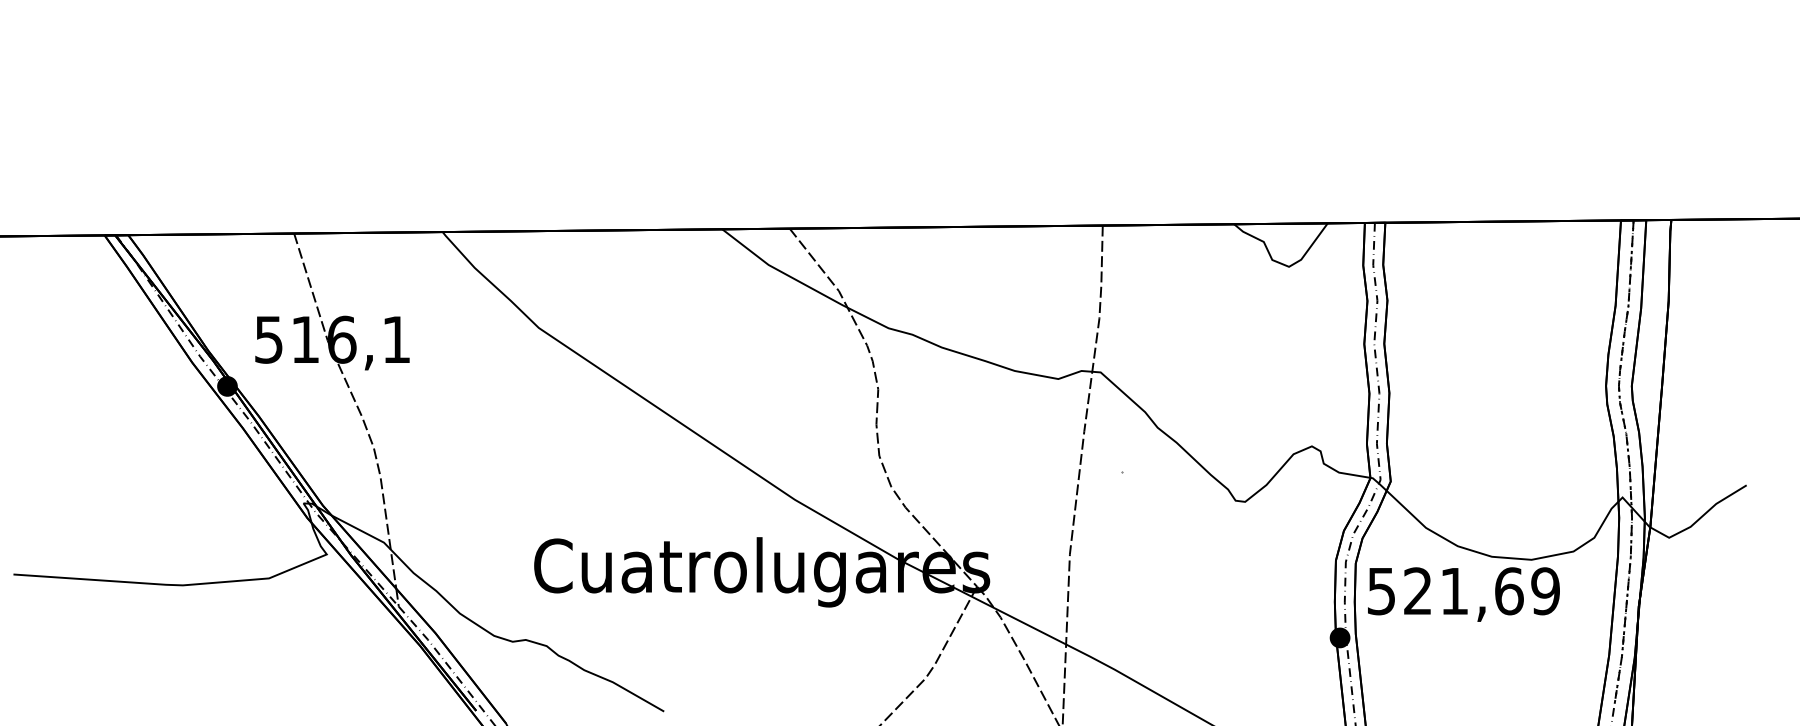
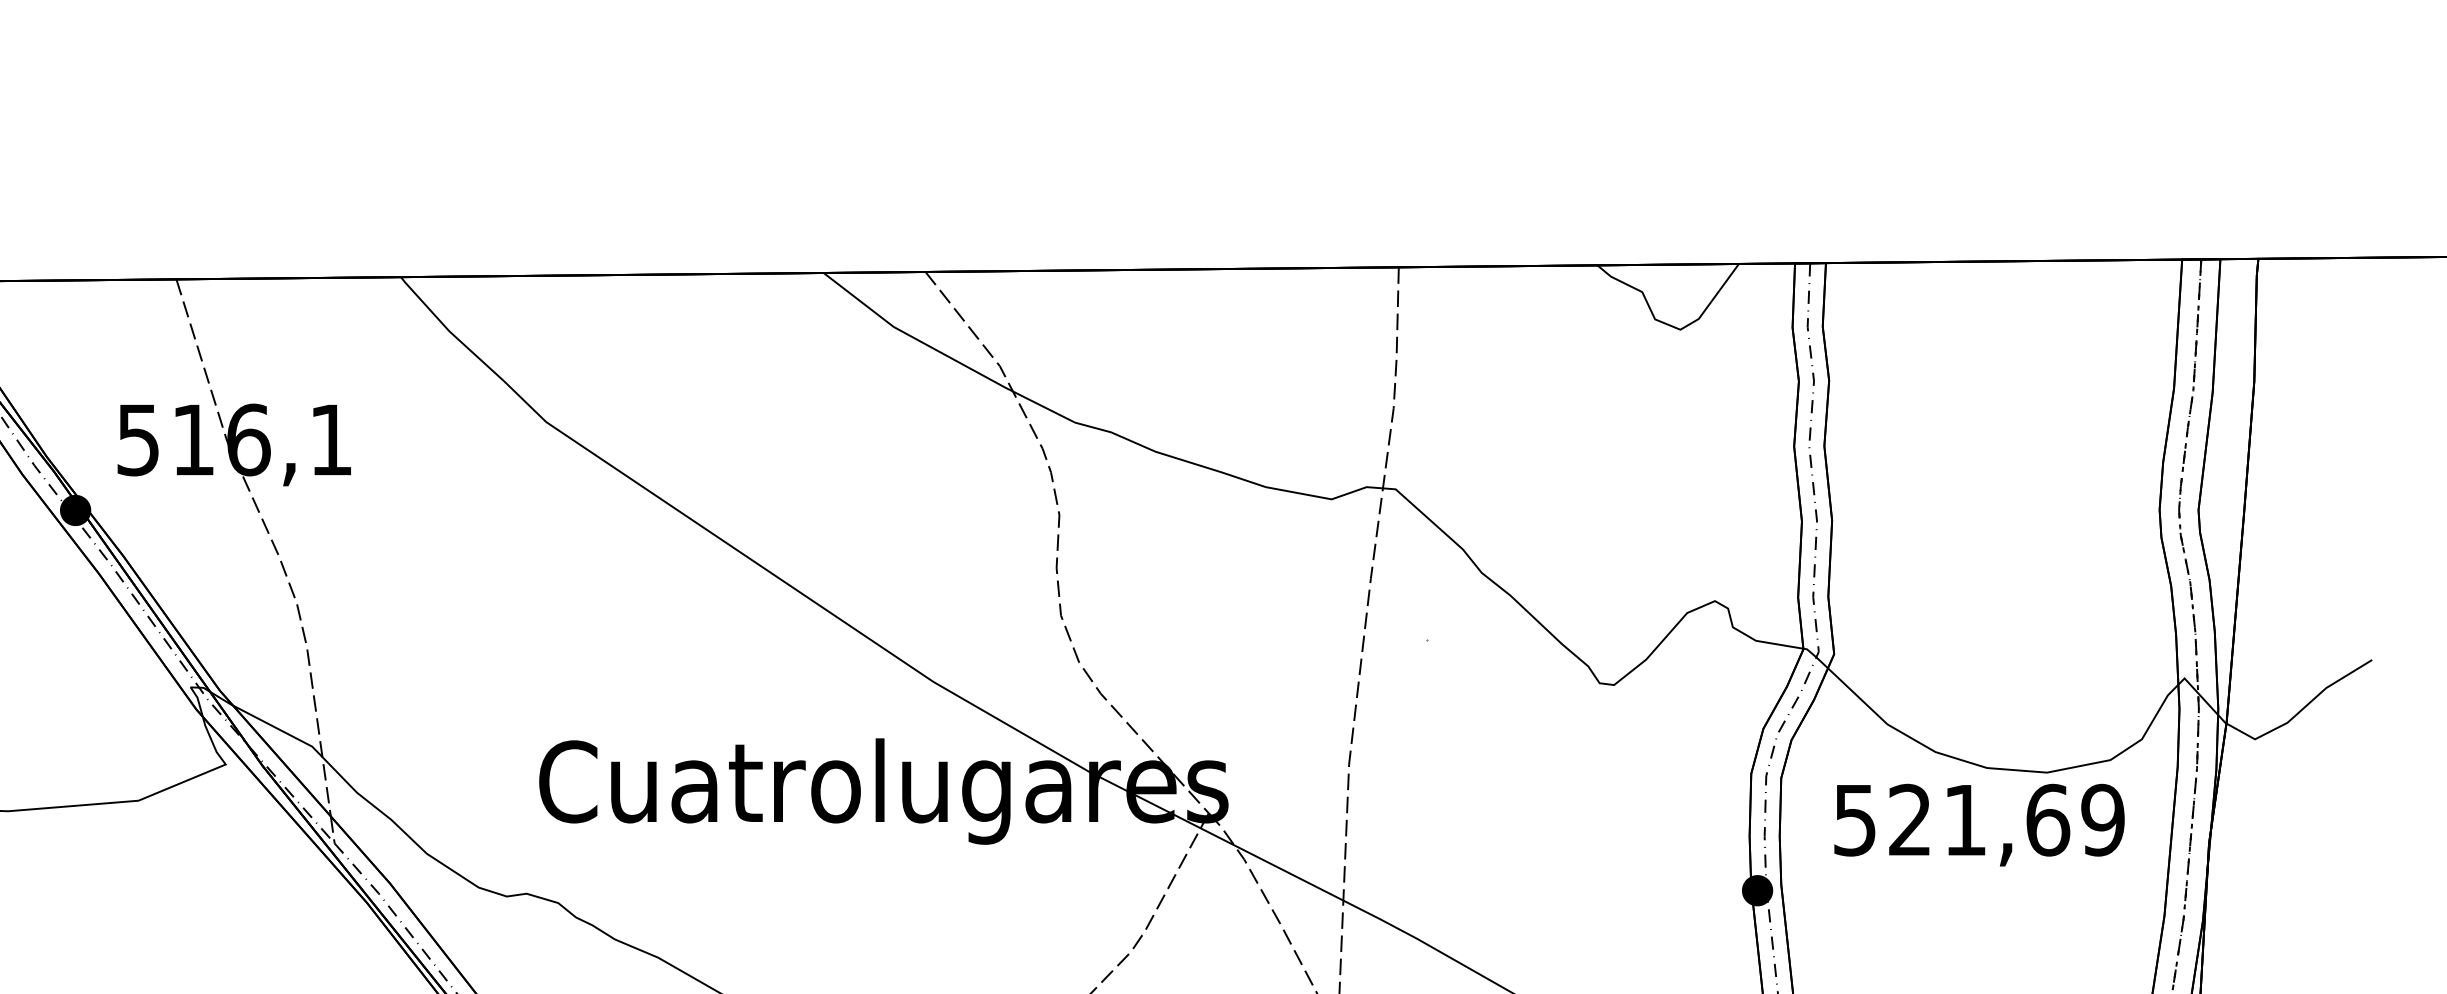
text: (1463, 594) -> (1978, 825), moved

